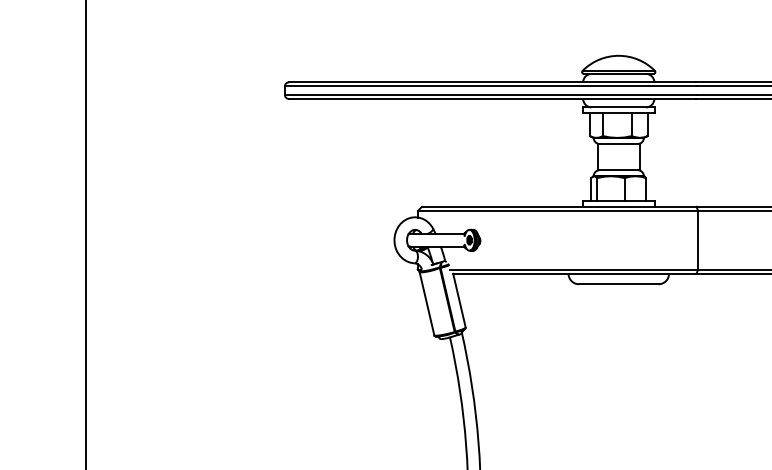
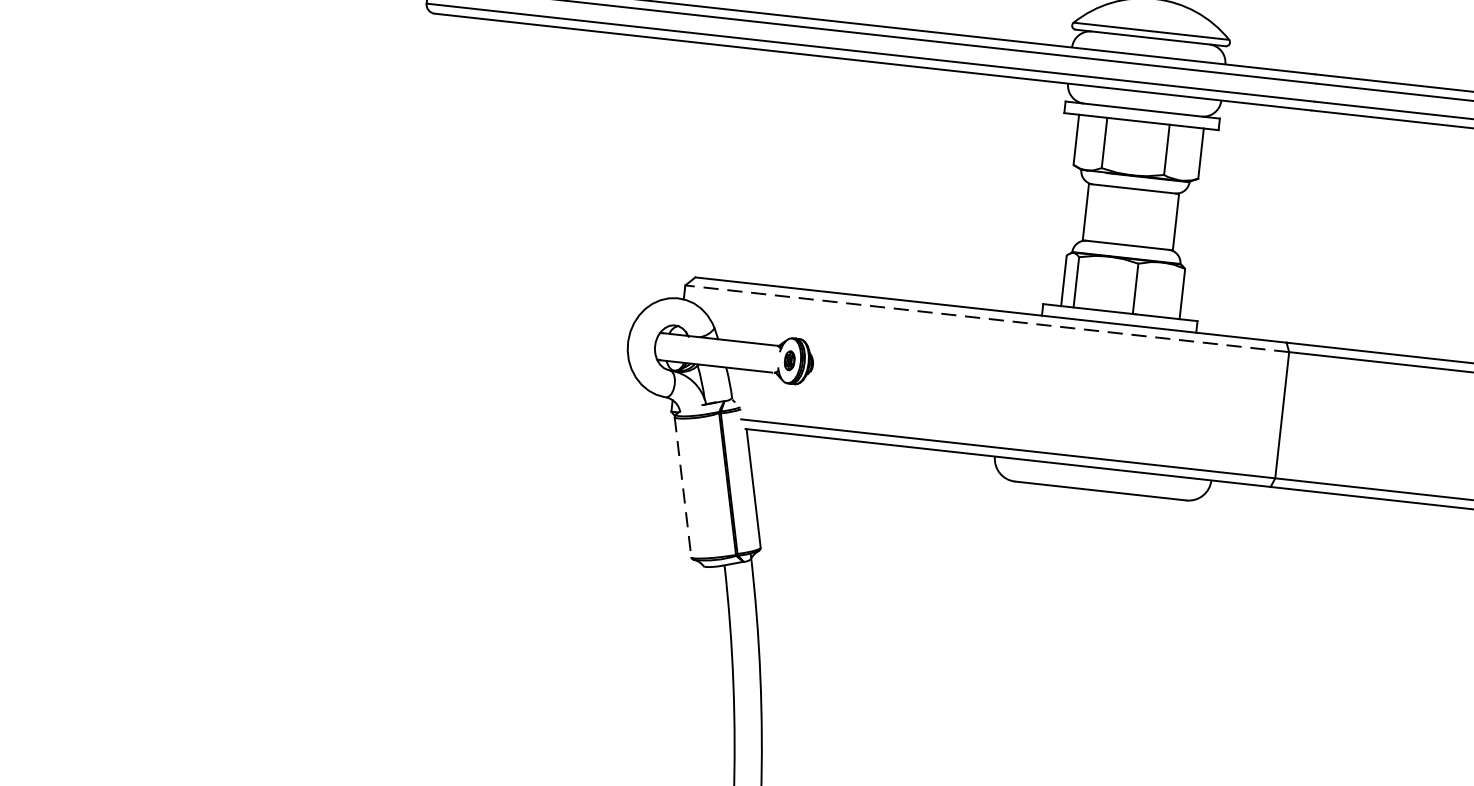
line: (557, 211) -> (986, 319), solid -> dashed
line: (426, 303) -> (682, 486), solid -> dashed

